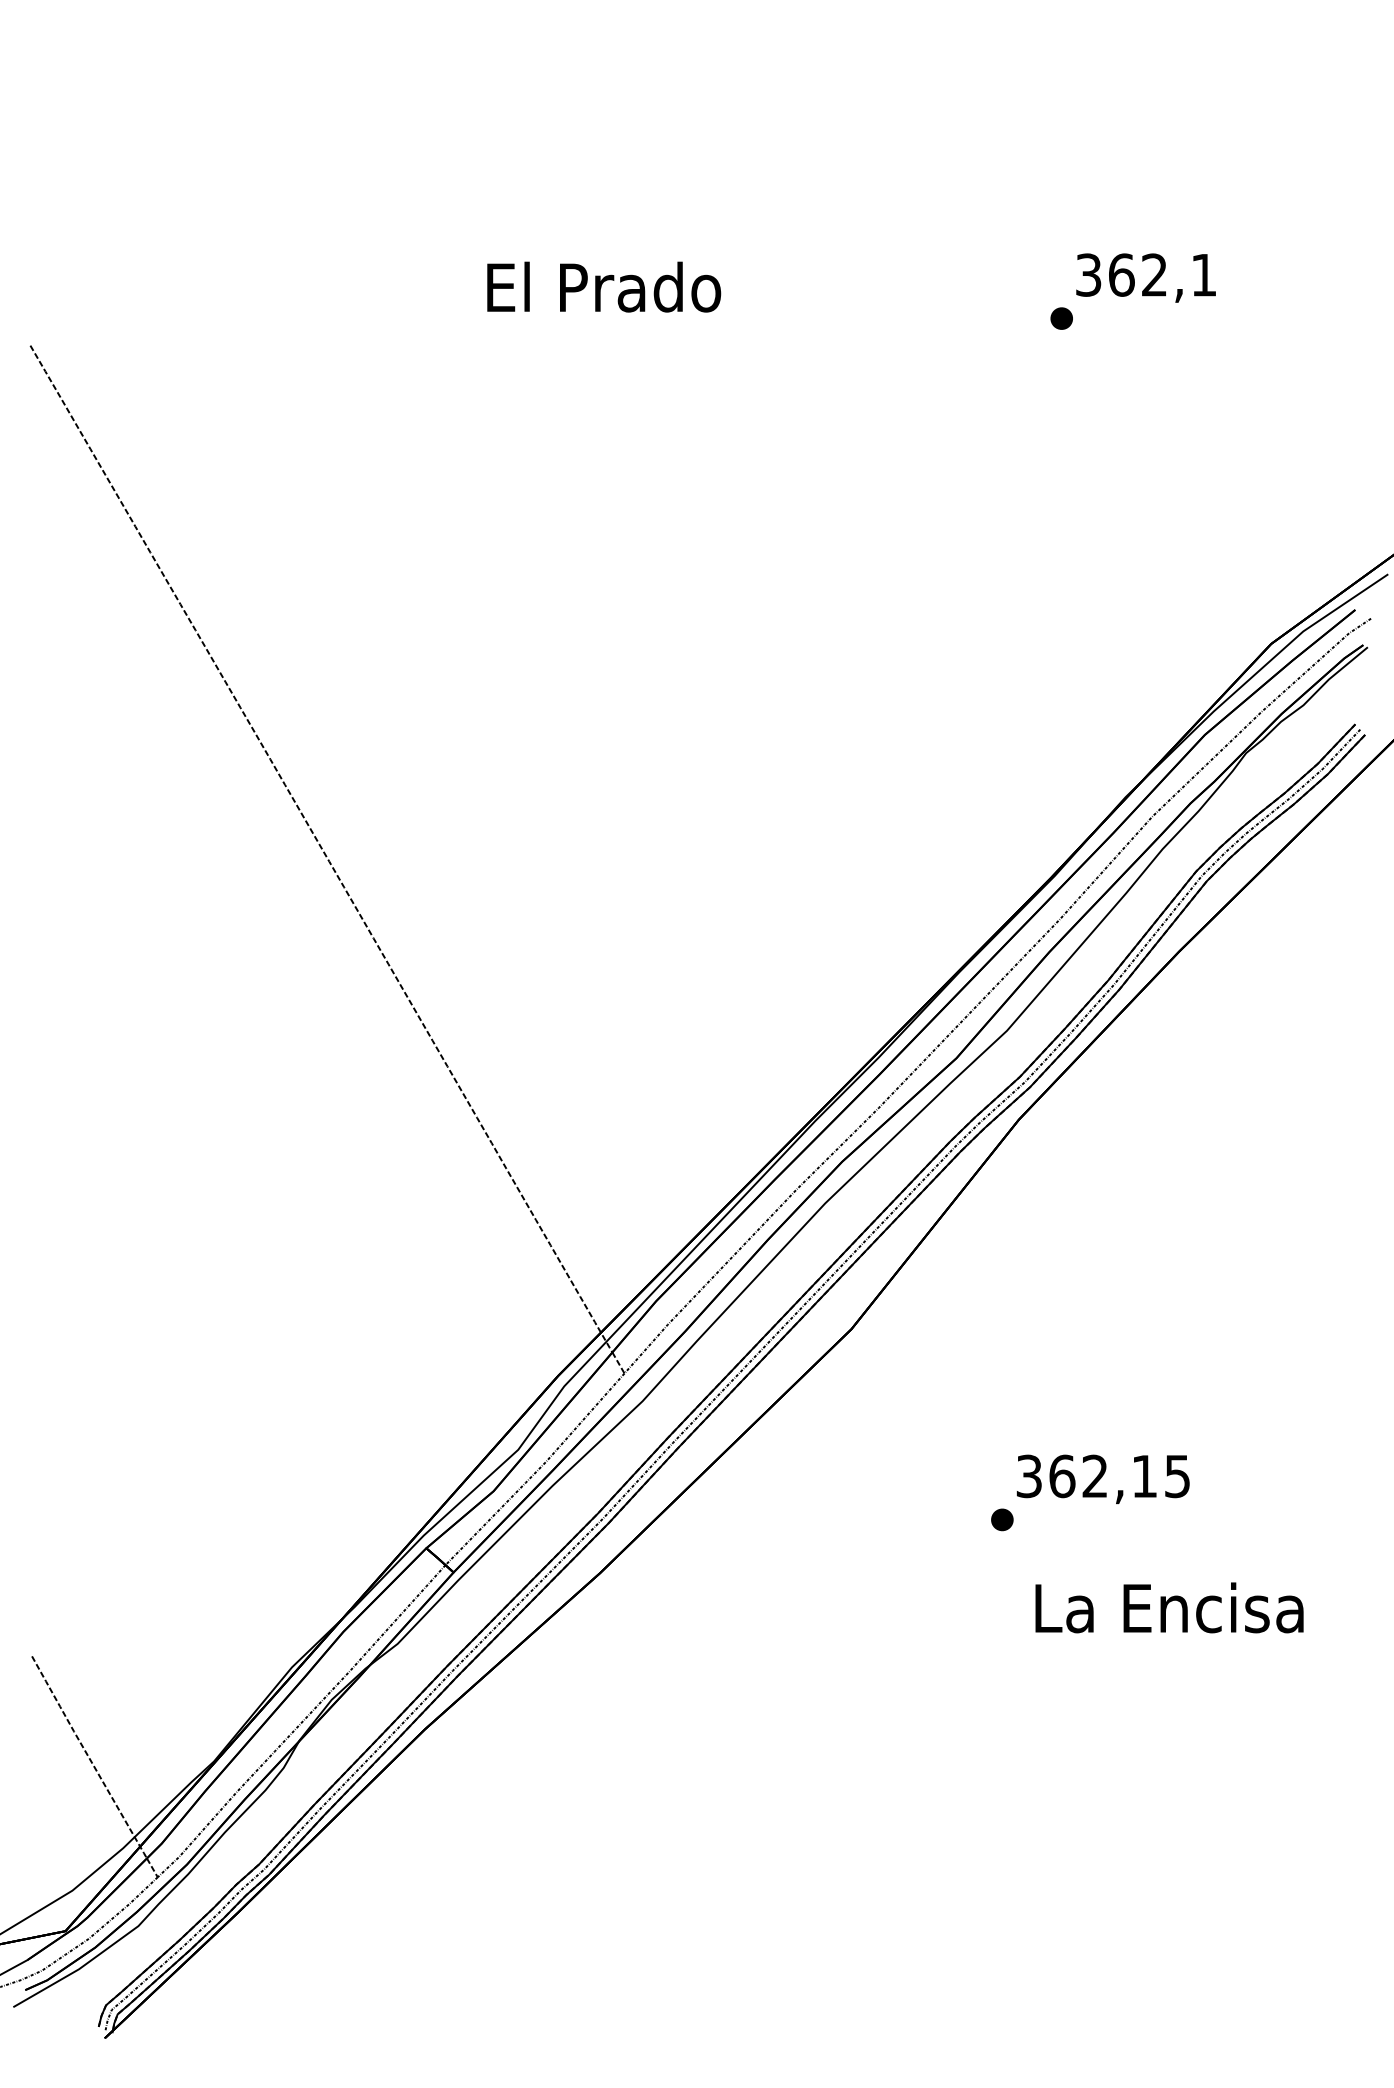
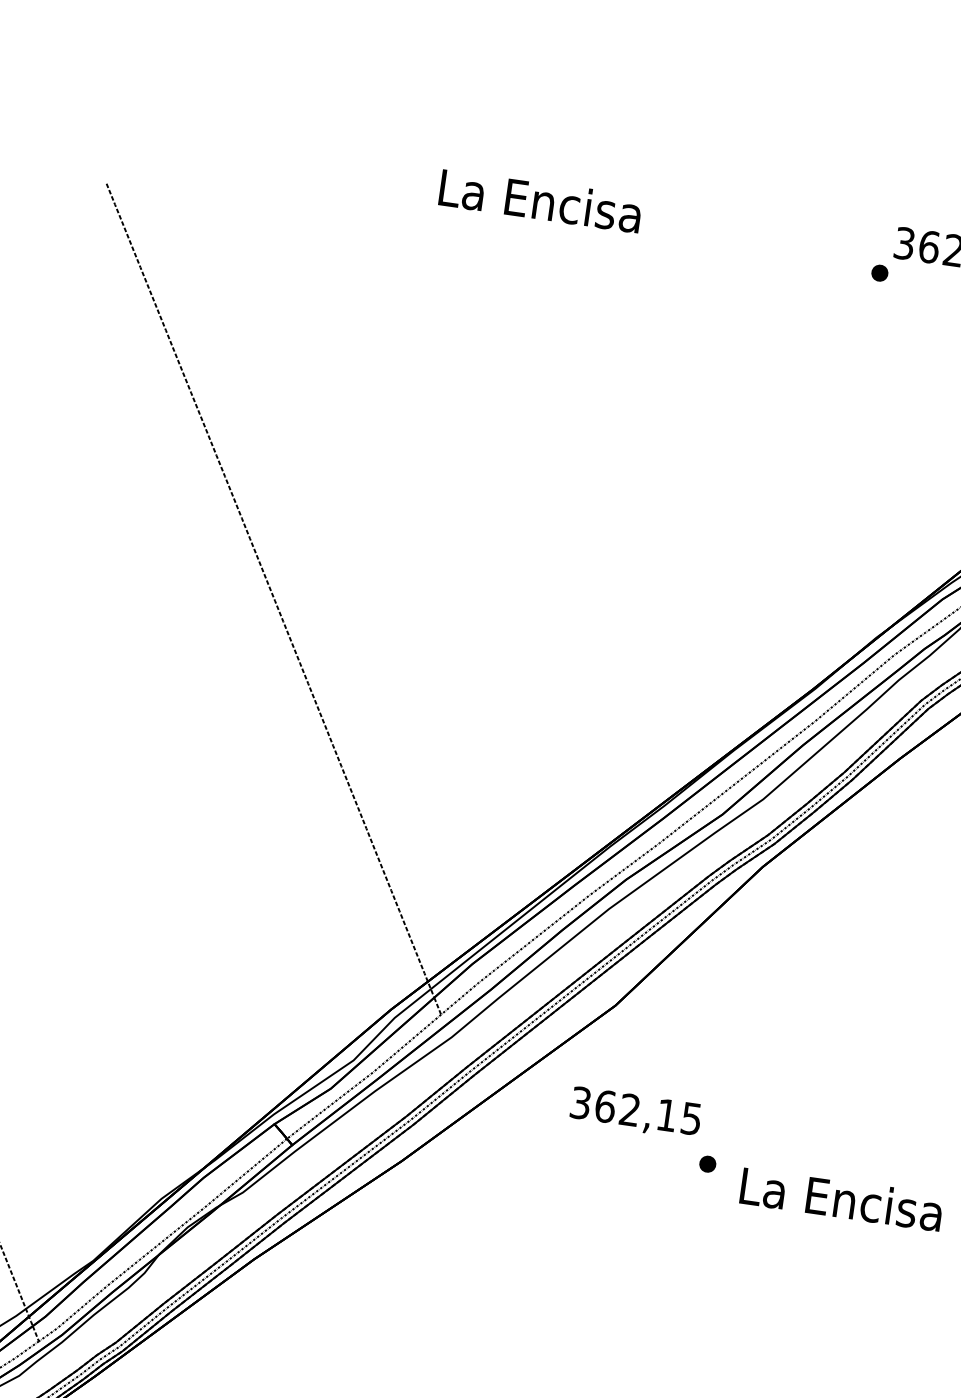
text: (603, 286) -> (540, 200), El Prado -> La Encisa
text: (1102, 1479) -> (635, 1113), moved
text: (1169, 1607) -> (841, 1198), moved

